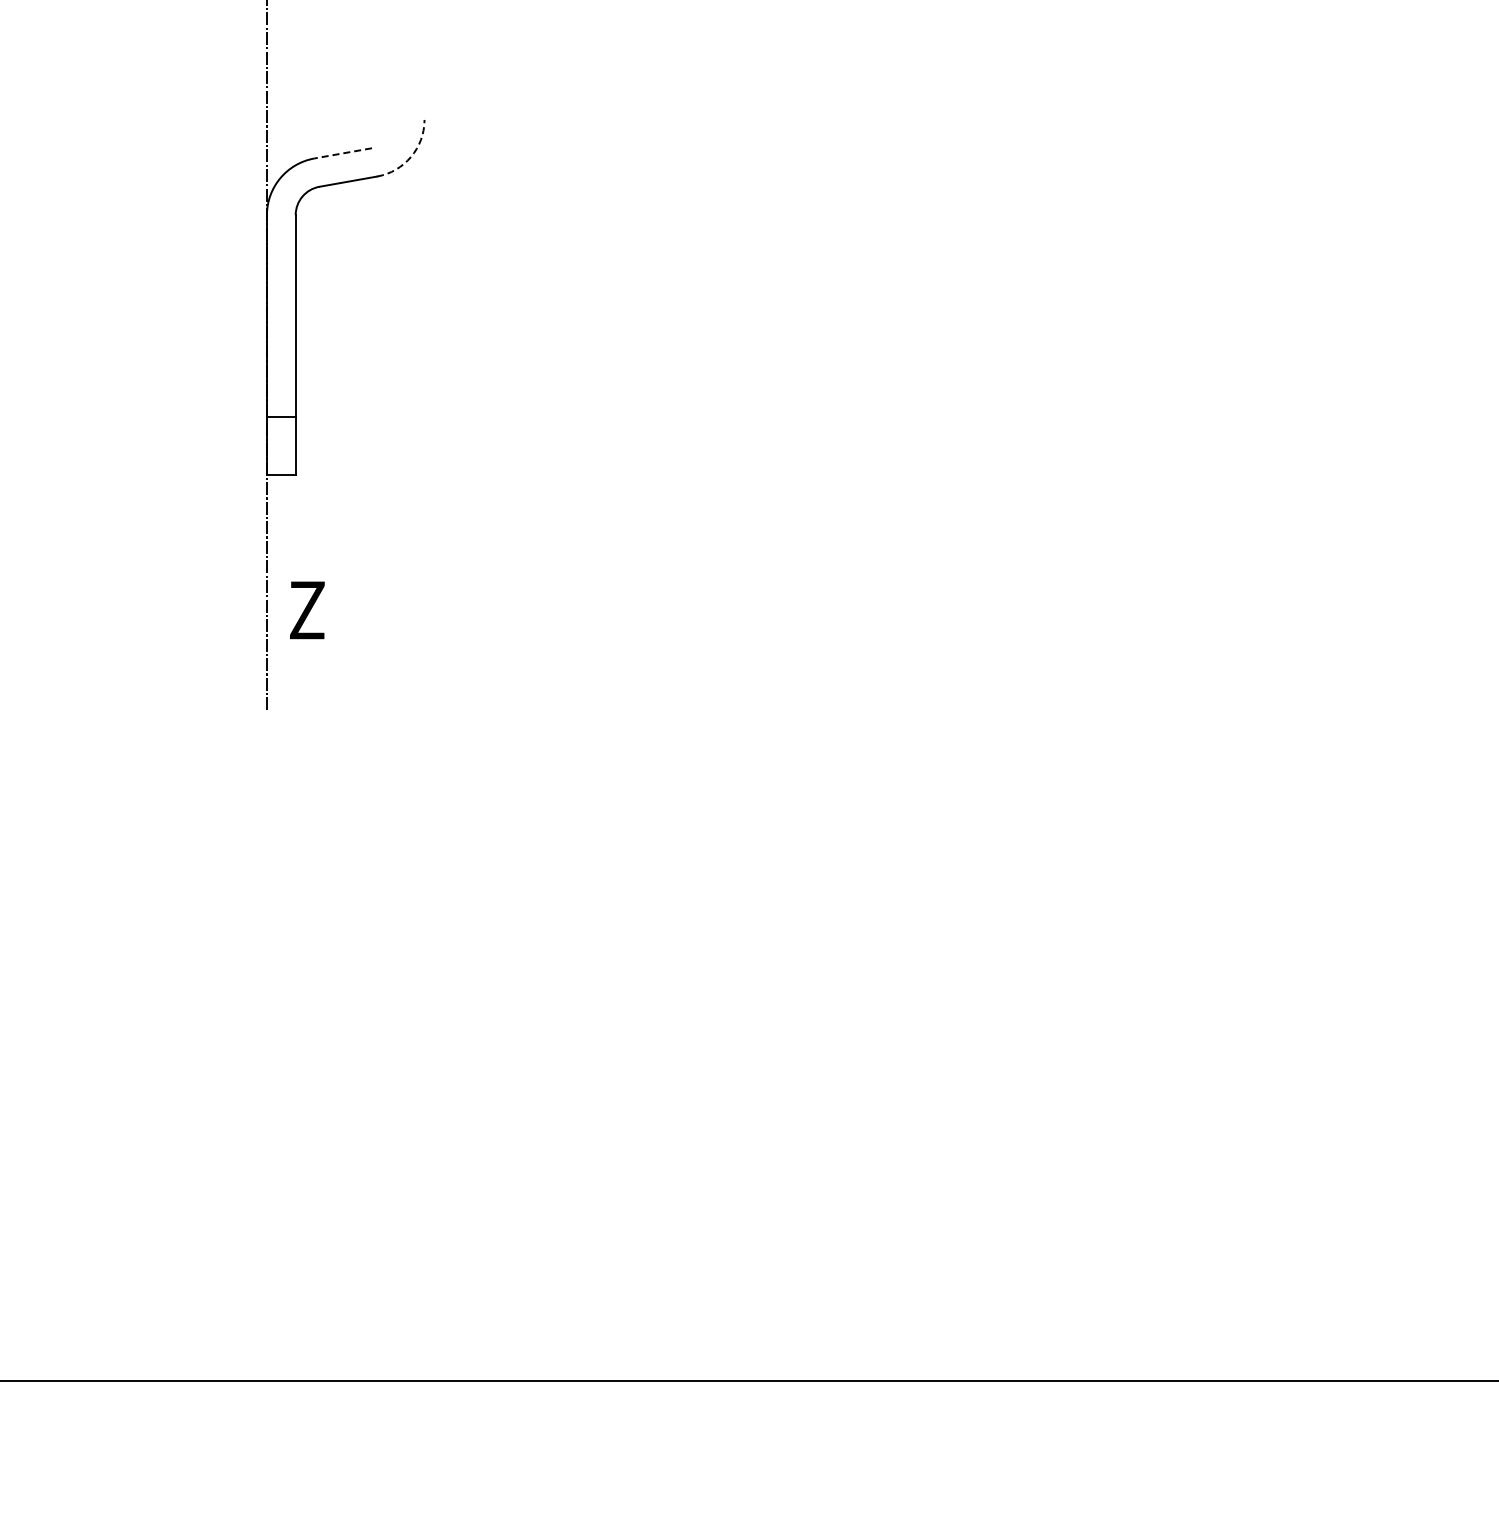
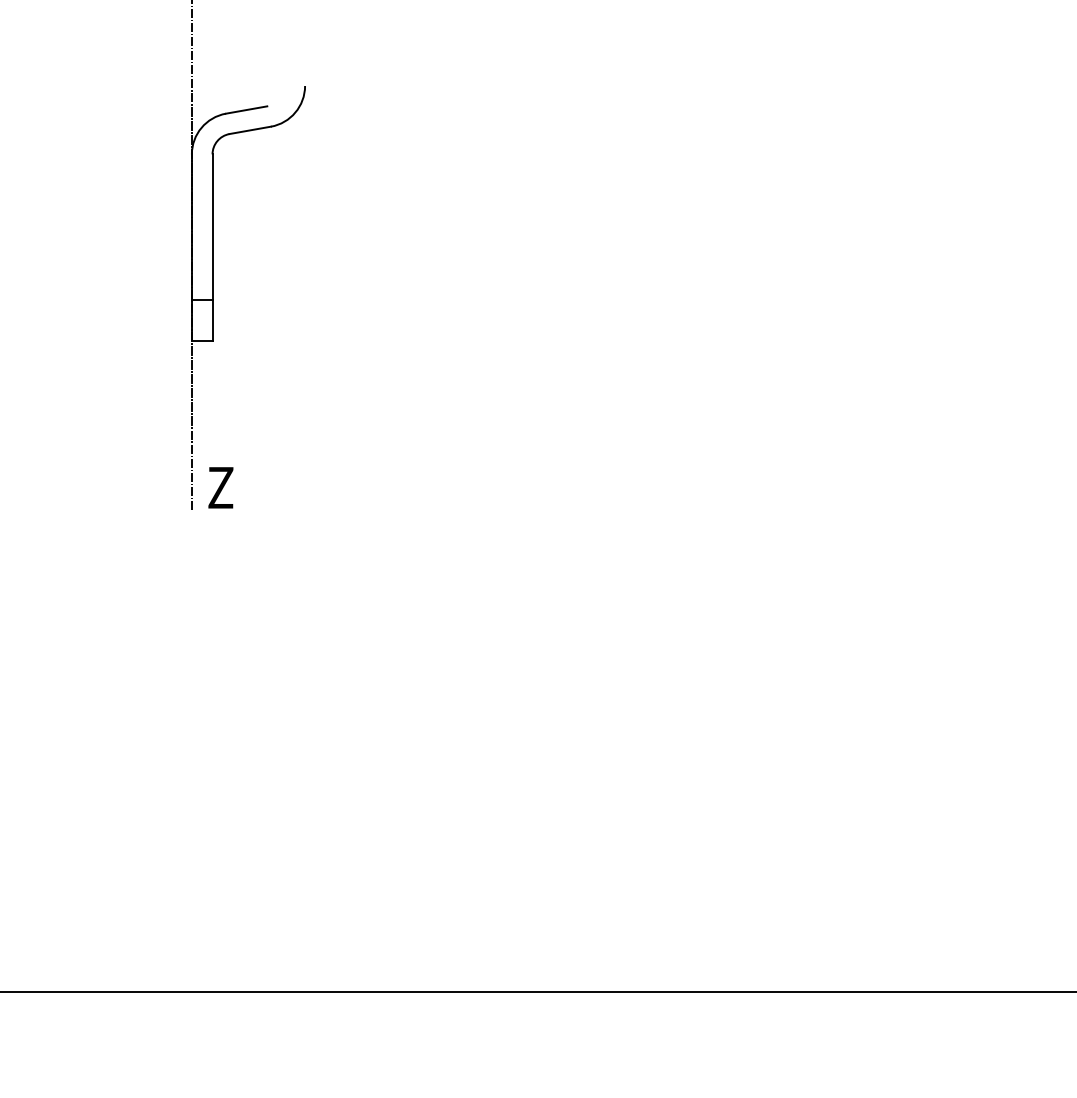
line: (342, 153) -> (246, 110), dashed -> solid
arc: (411, 156) -> (295, 112), dashed -> solid
text: (307, 610) -> (221, 487), moved

